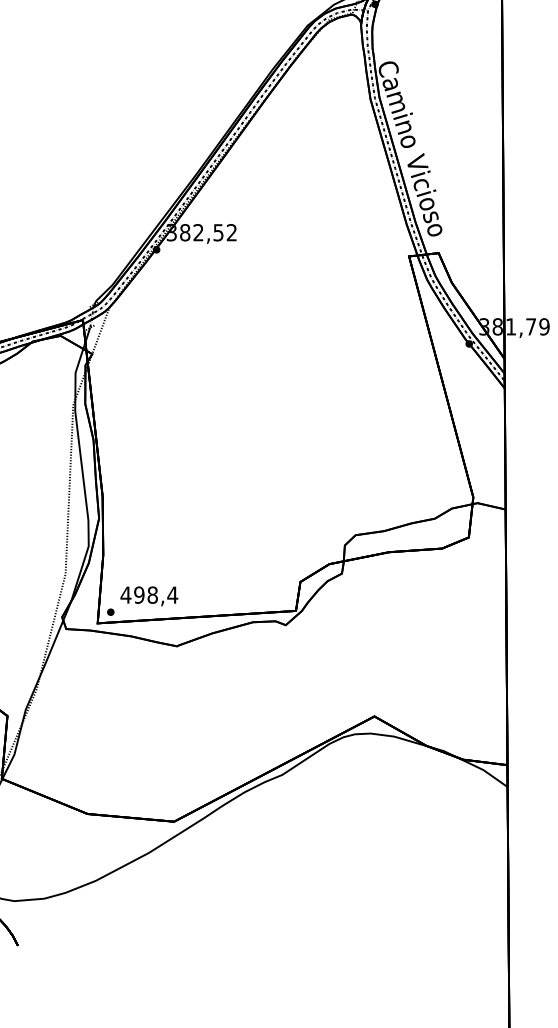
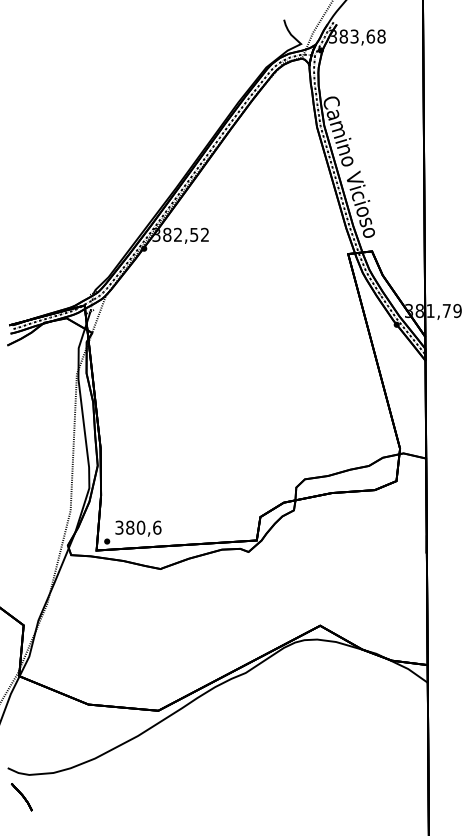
text: (149, 594) -> (138, 527), 498,4 -> 380,6

